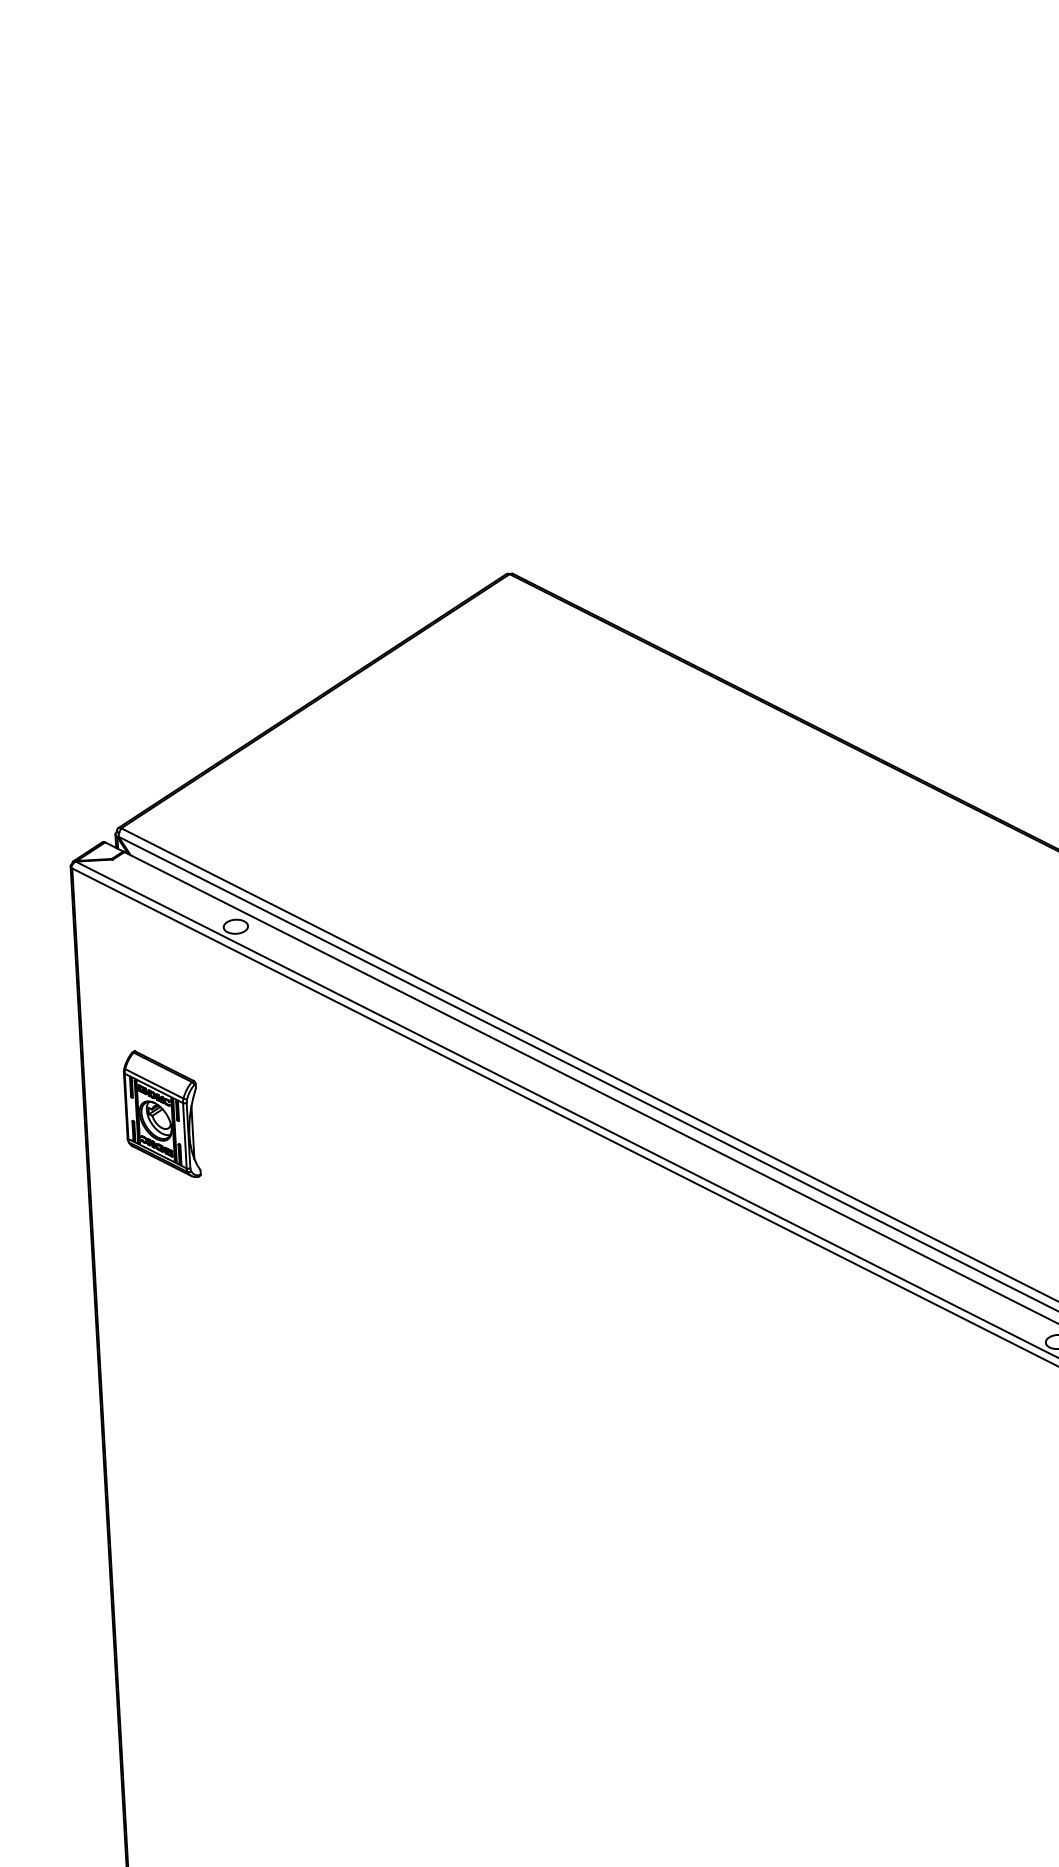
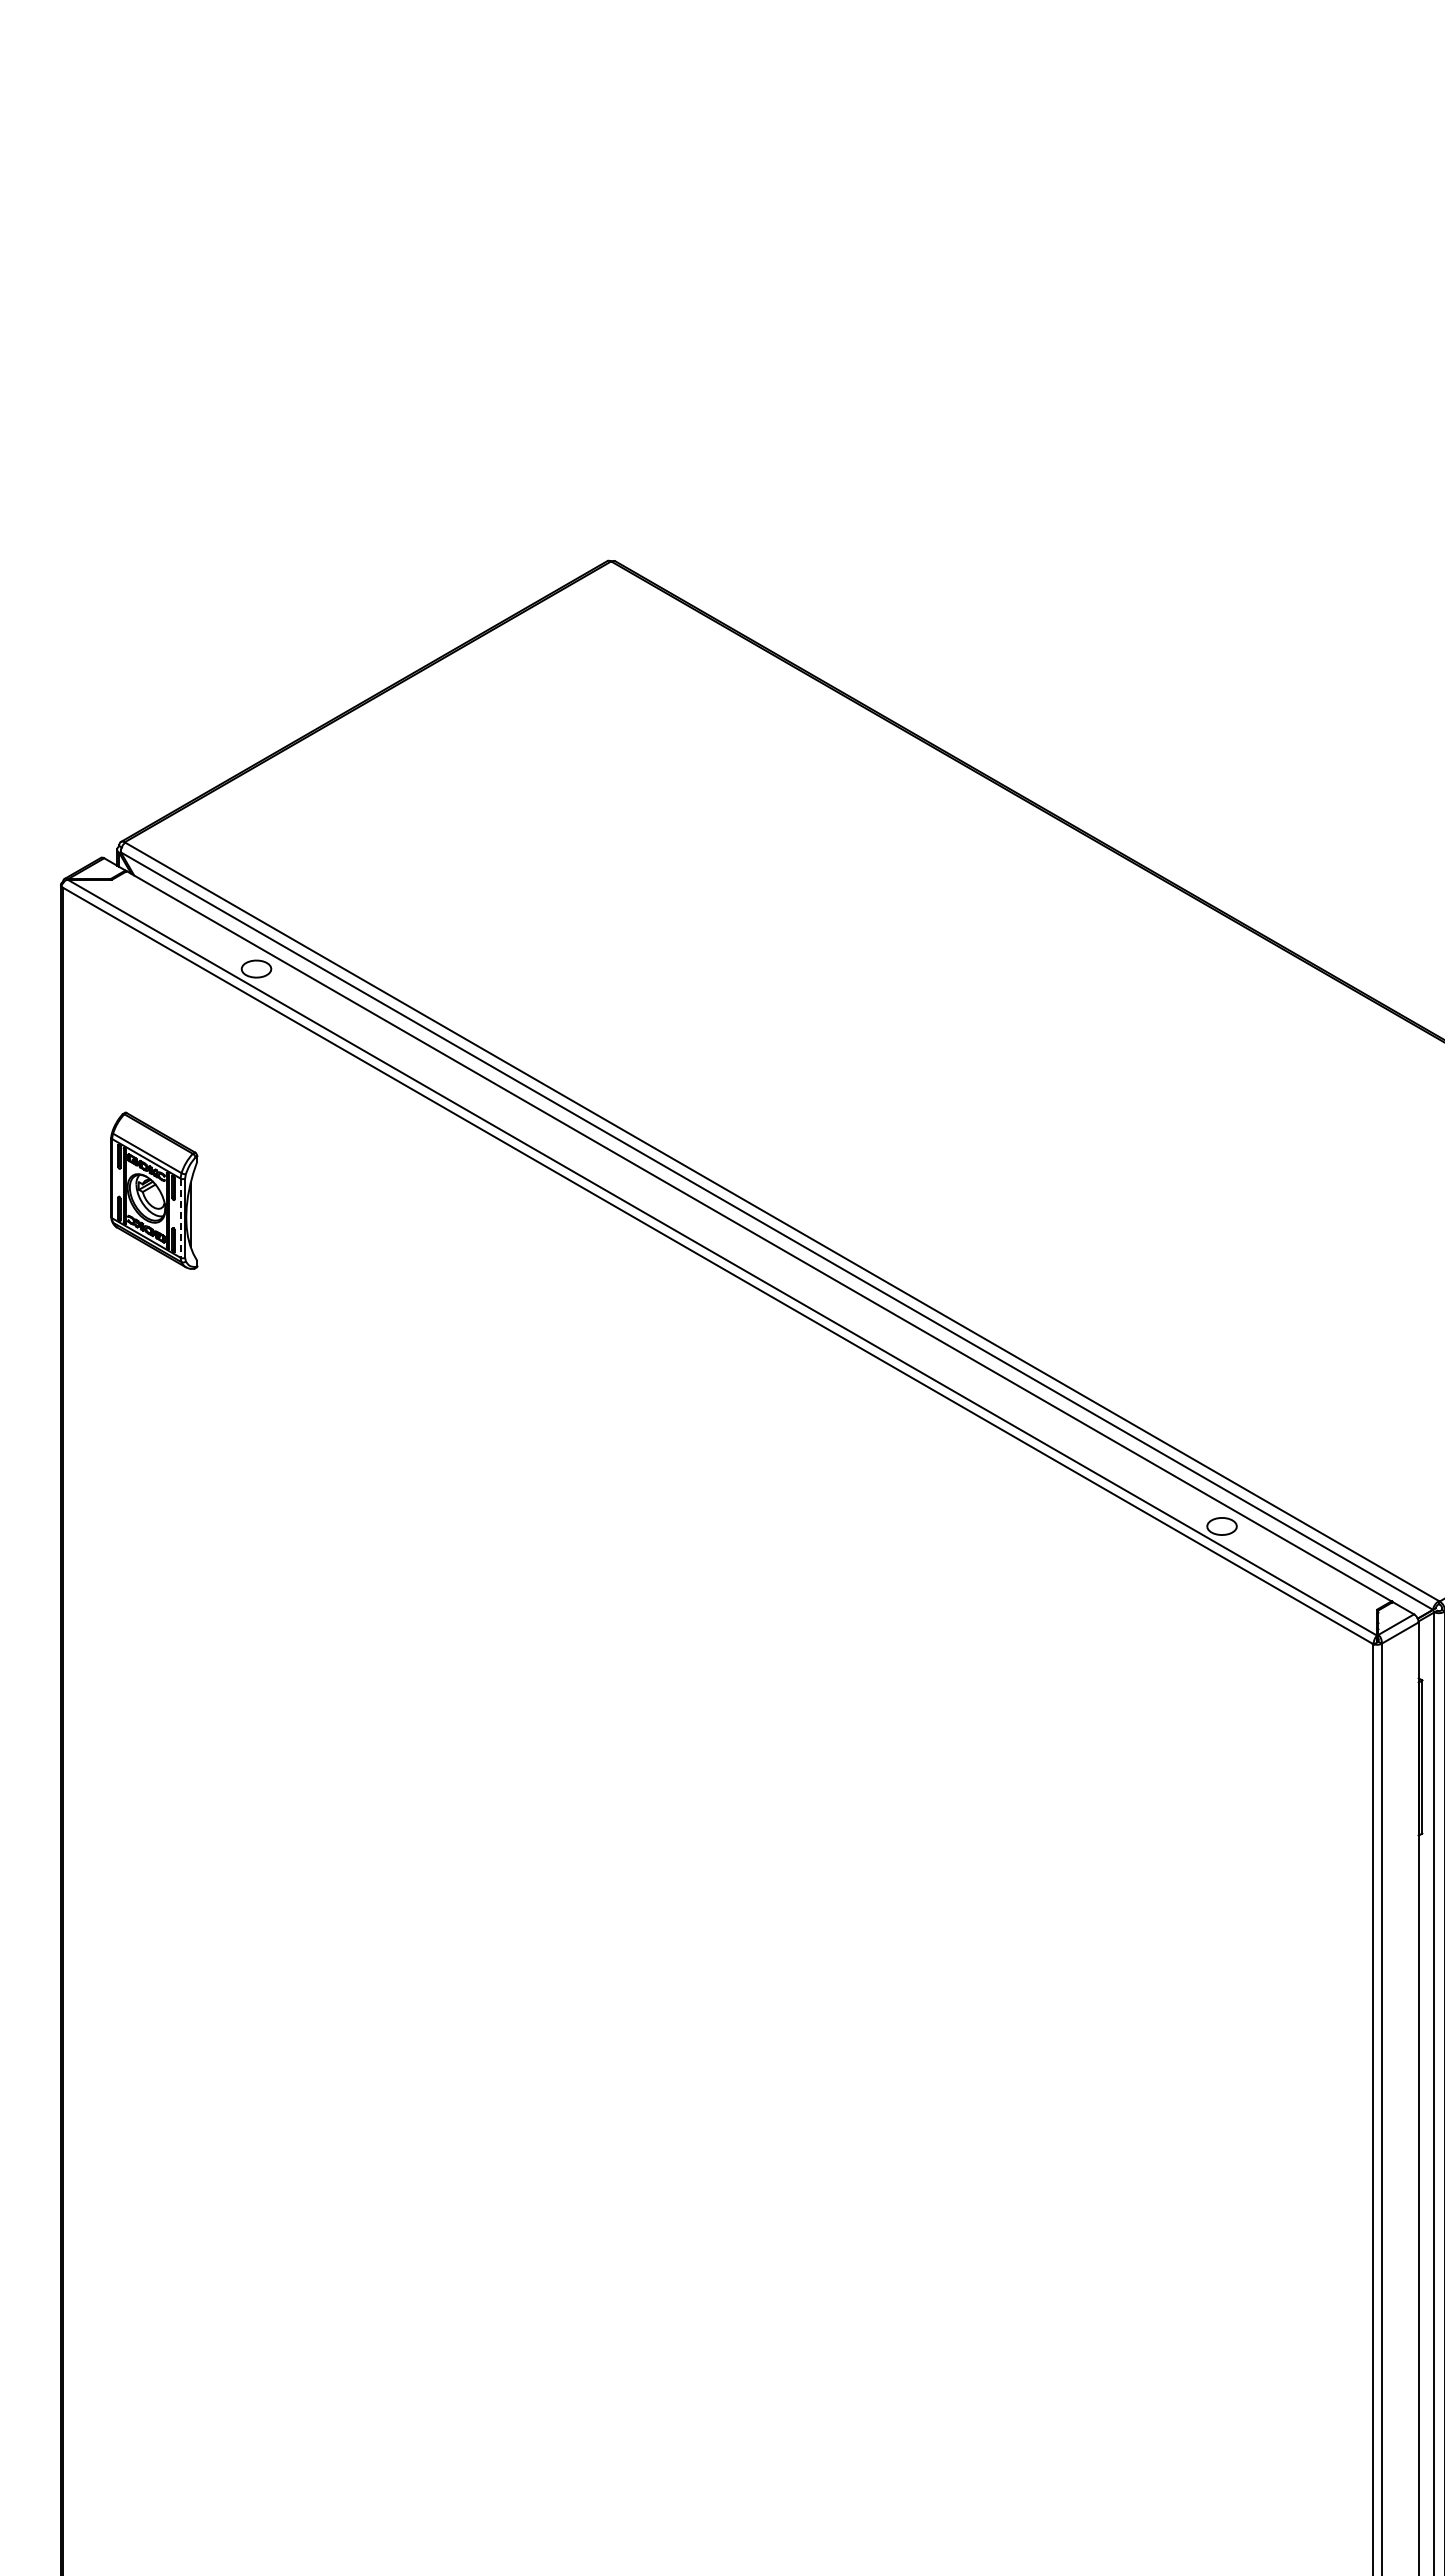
line: (184, 1136) -> (180, 1218), solid -> dashed

